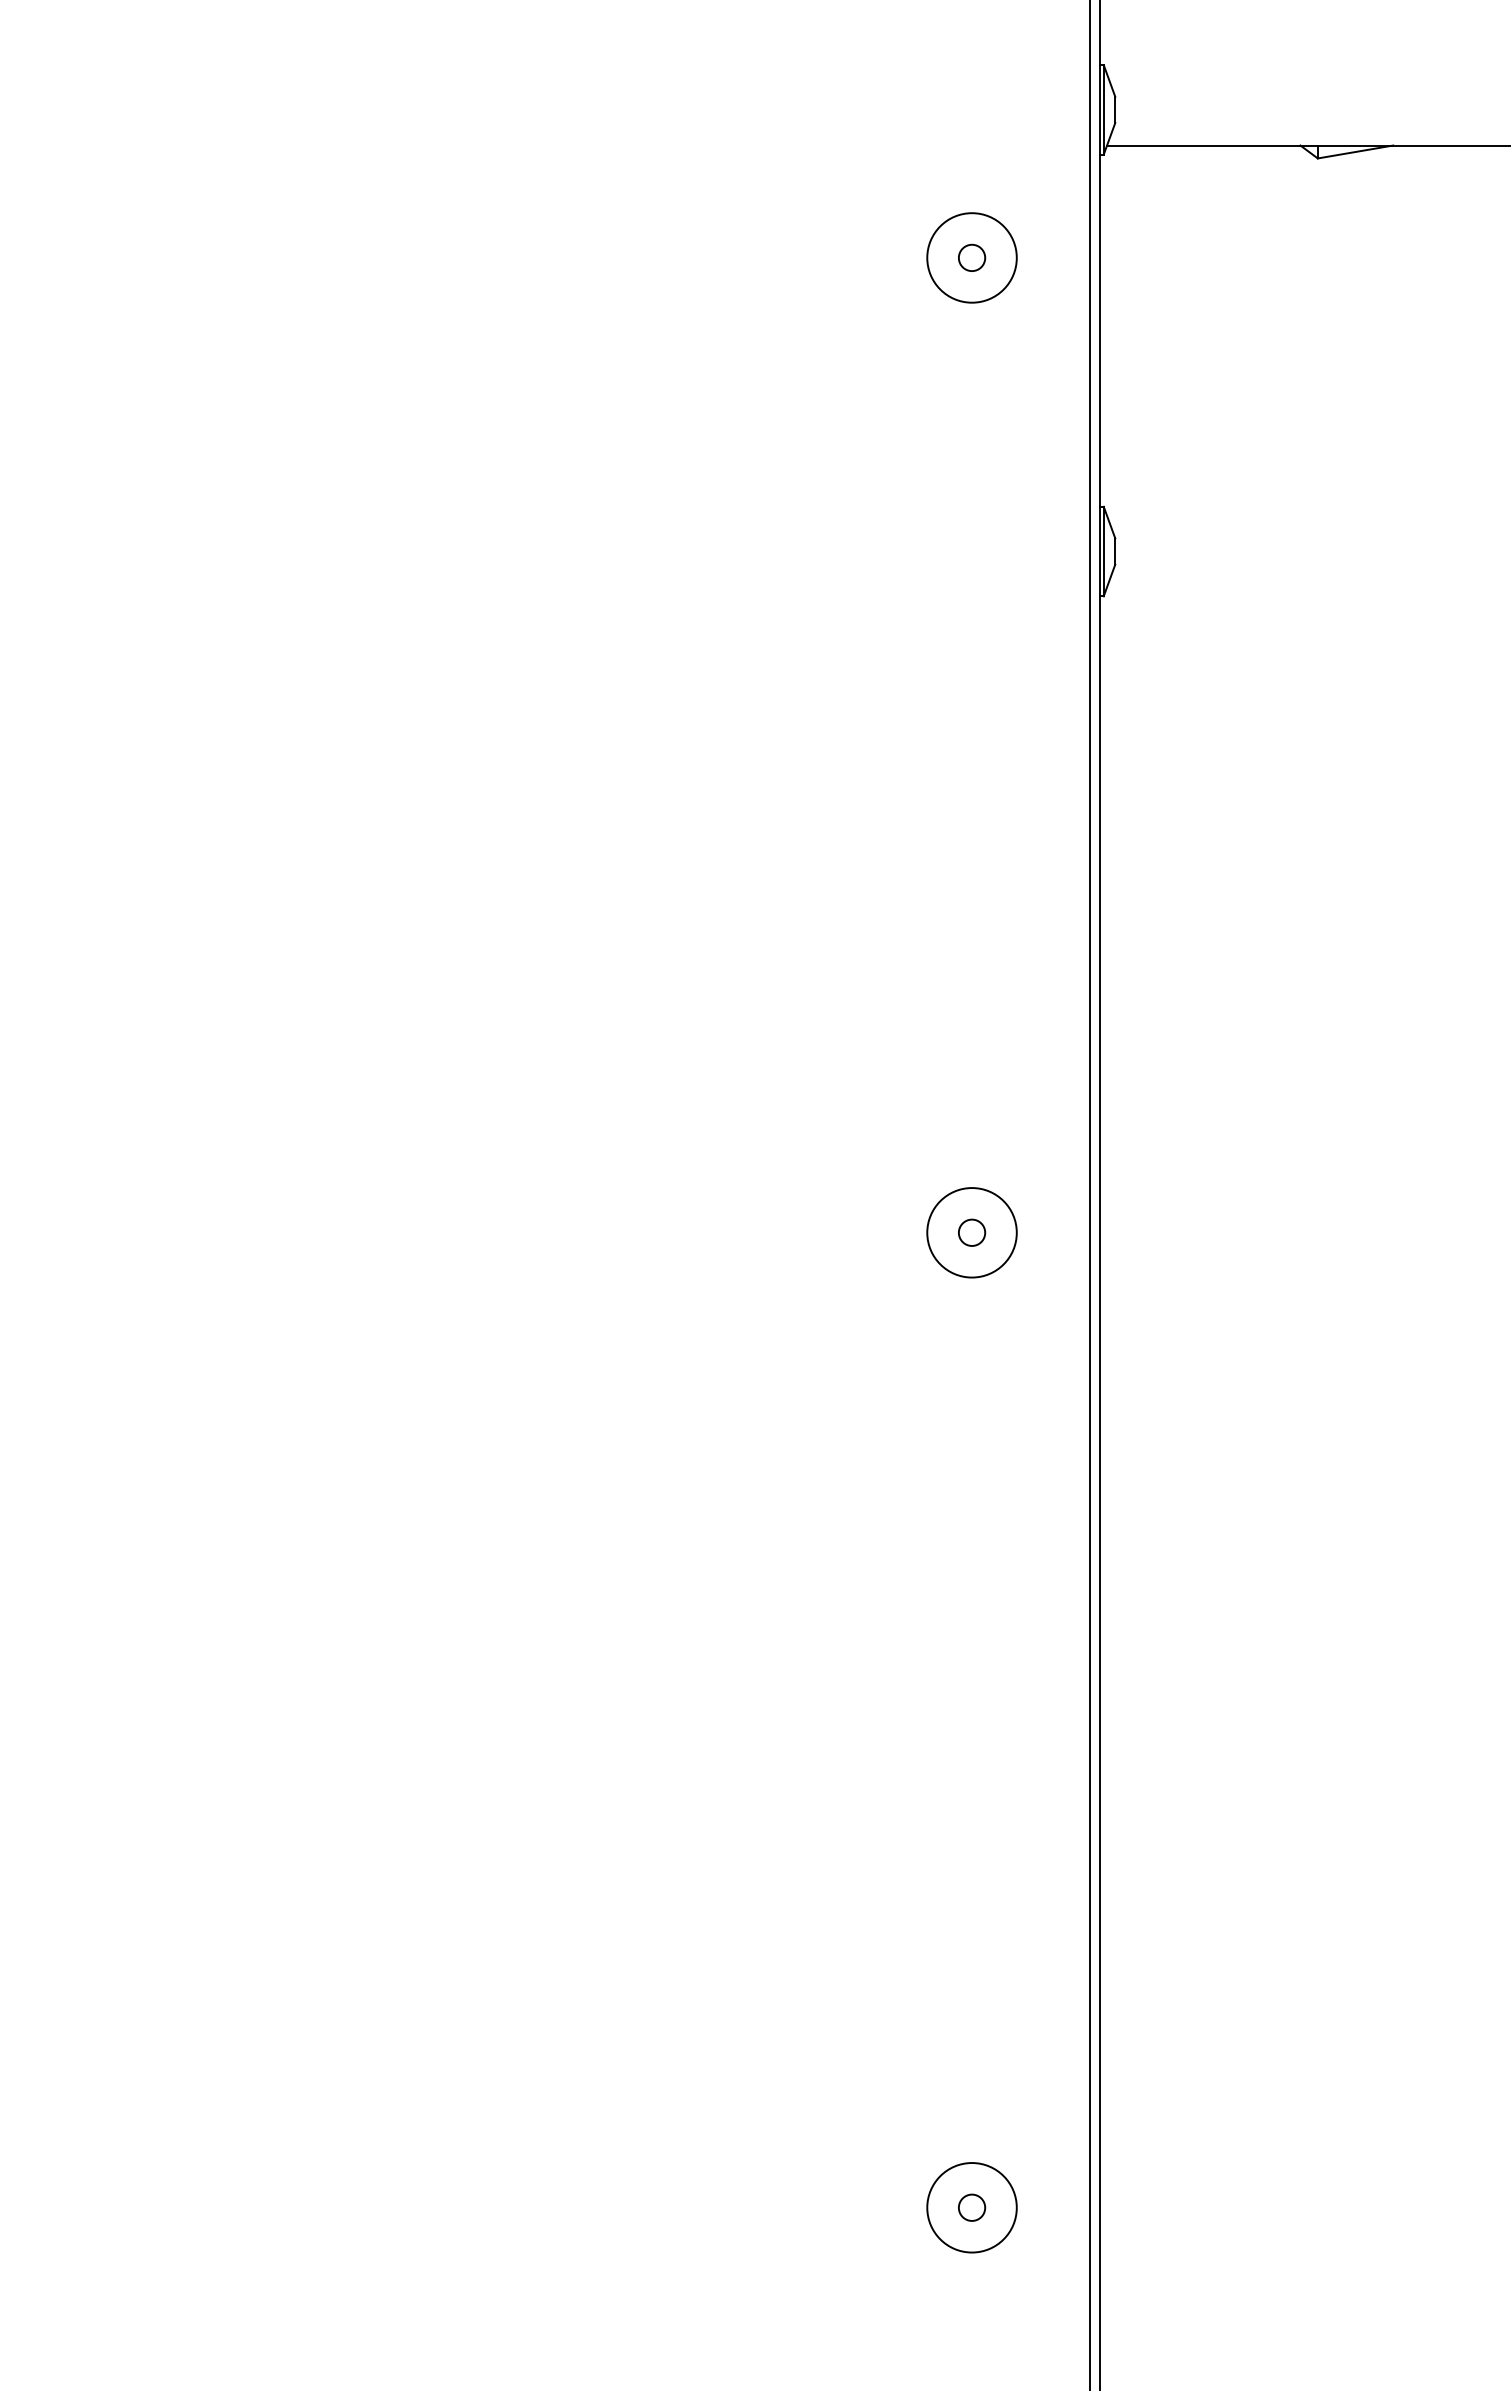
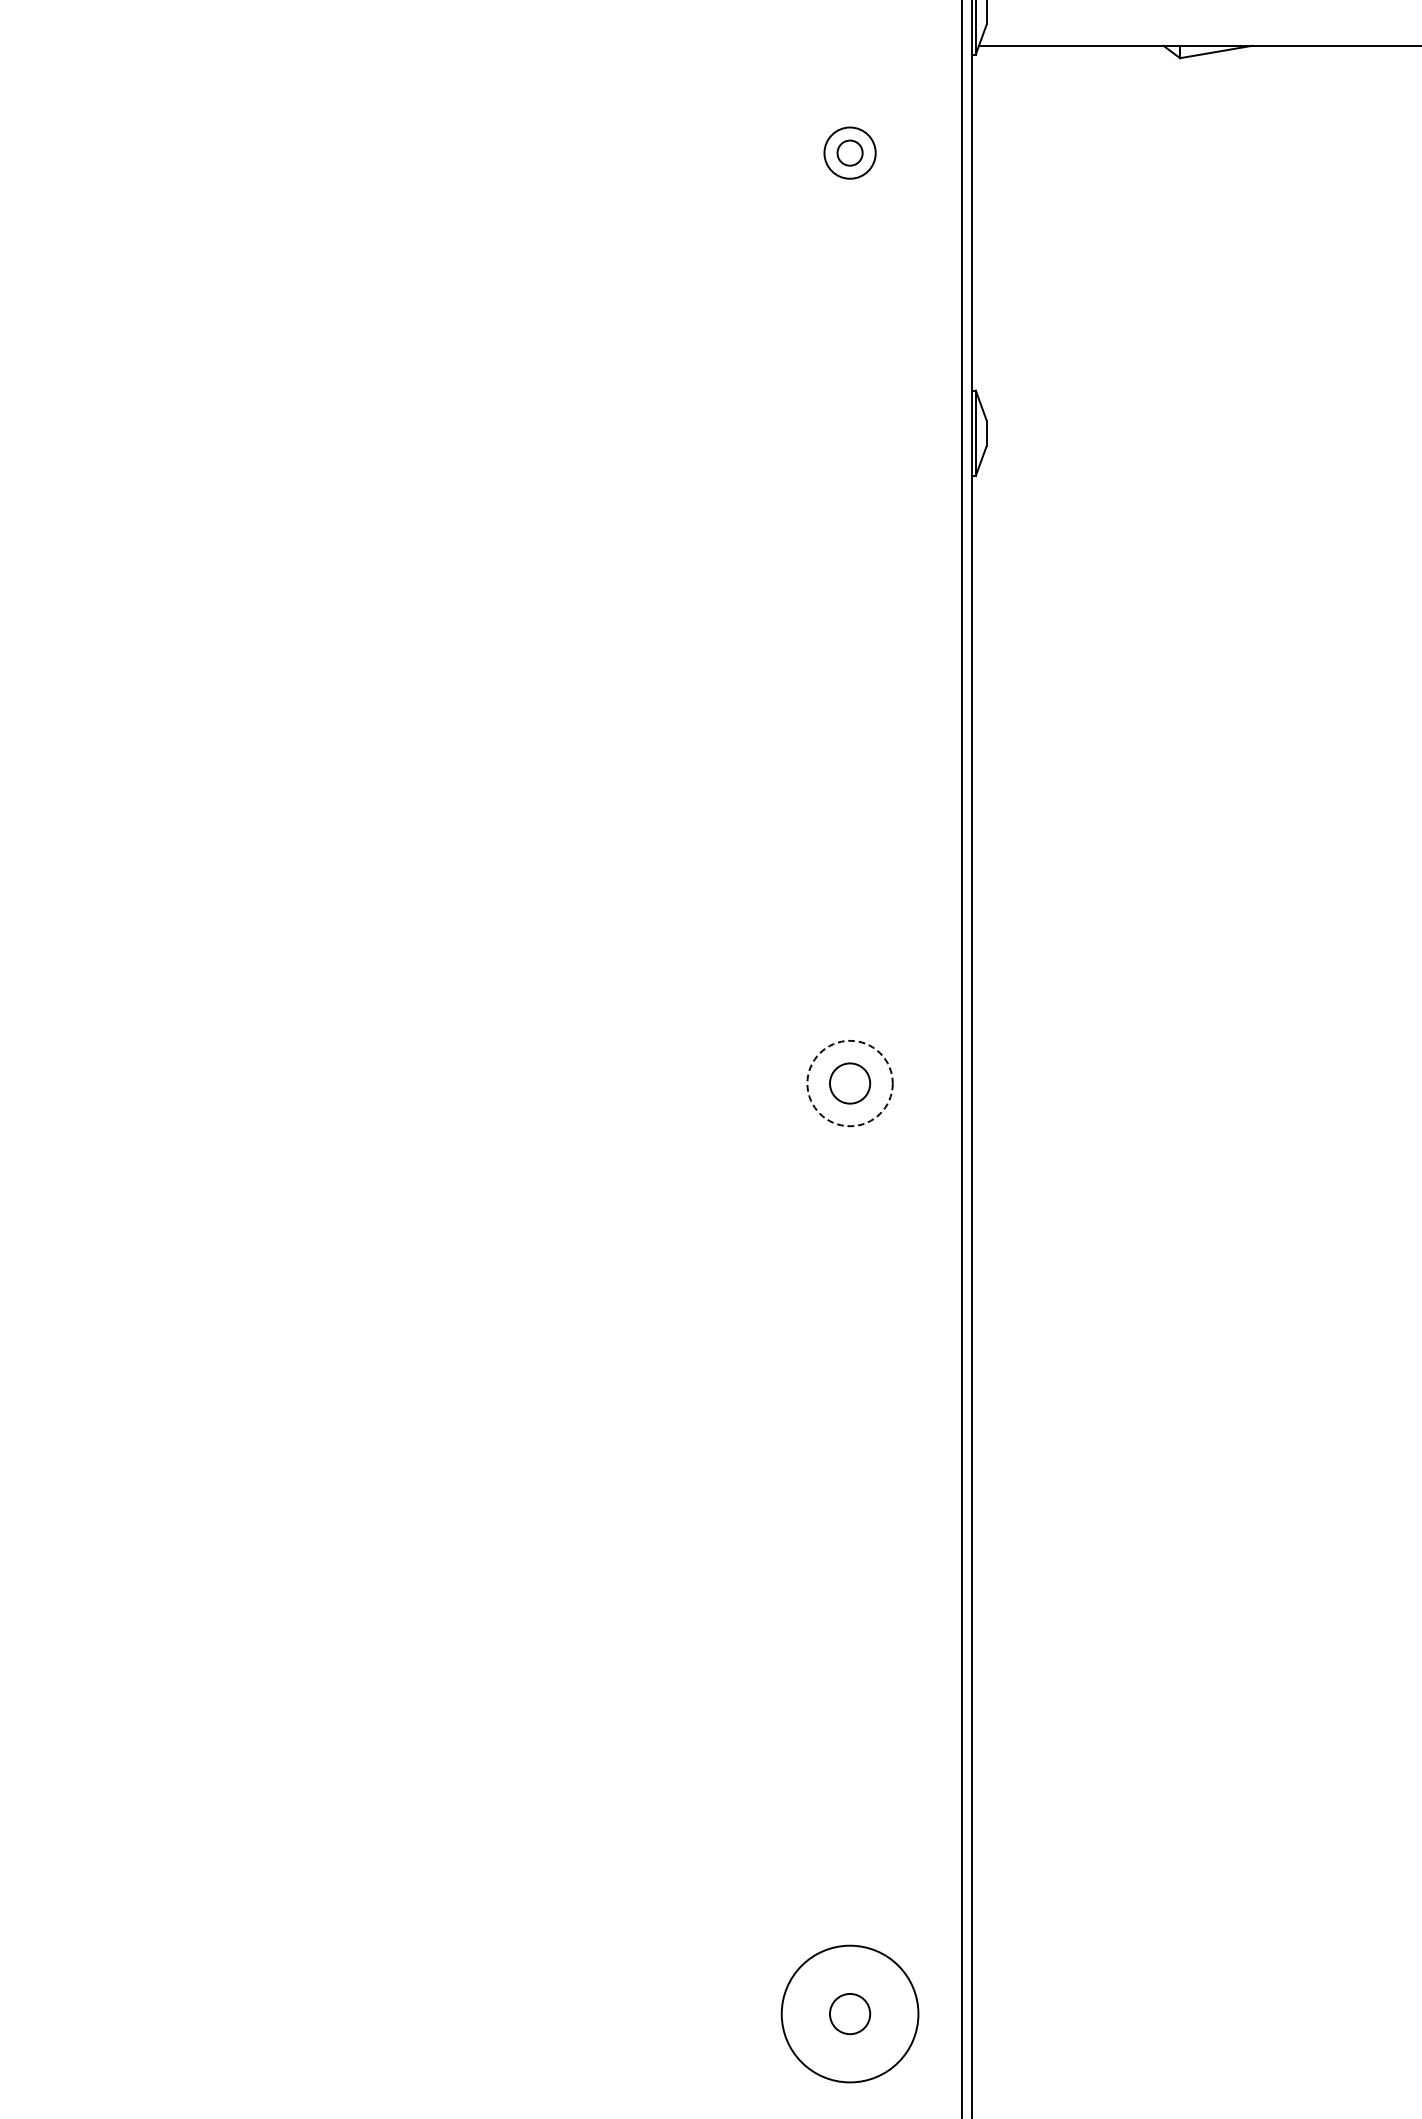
circle: (971, 257) -> (849, 152), size x0.6
circle: (971, 1232) -> (849, 1083), size x1.6
circle: (971, 1232) -> (849, 1083), solid -> dashed
circle: (971, 2207) -> (849, 2013), size x1.6
circle: (971, 2207) -> (849, 2013), size x1.6

